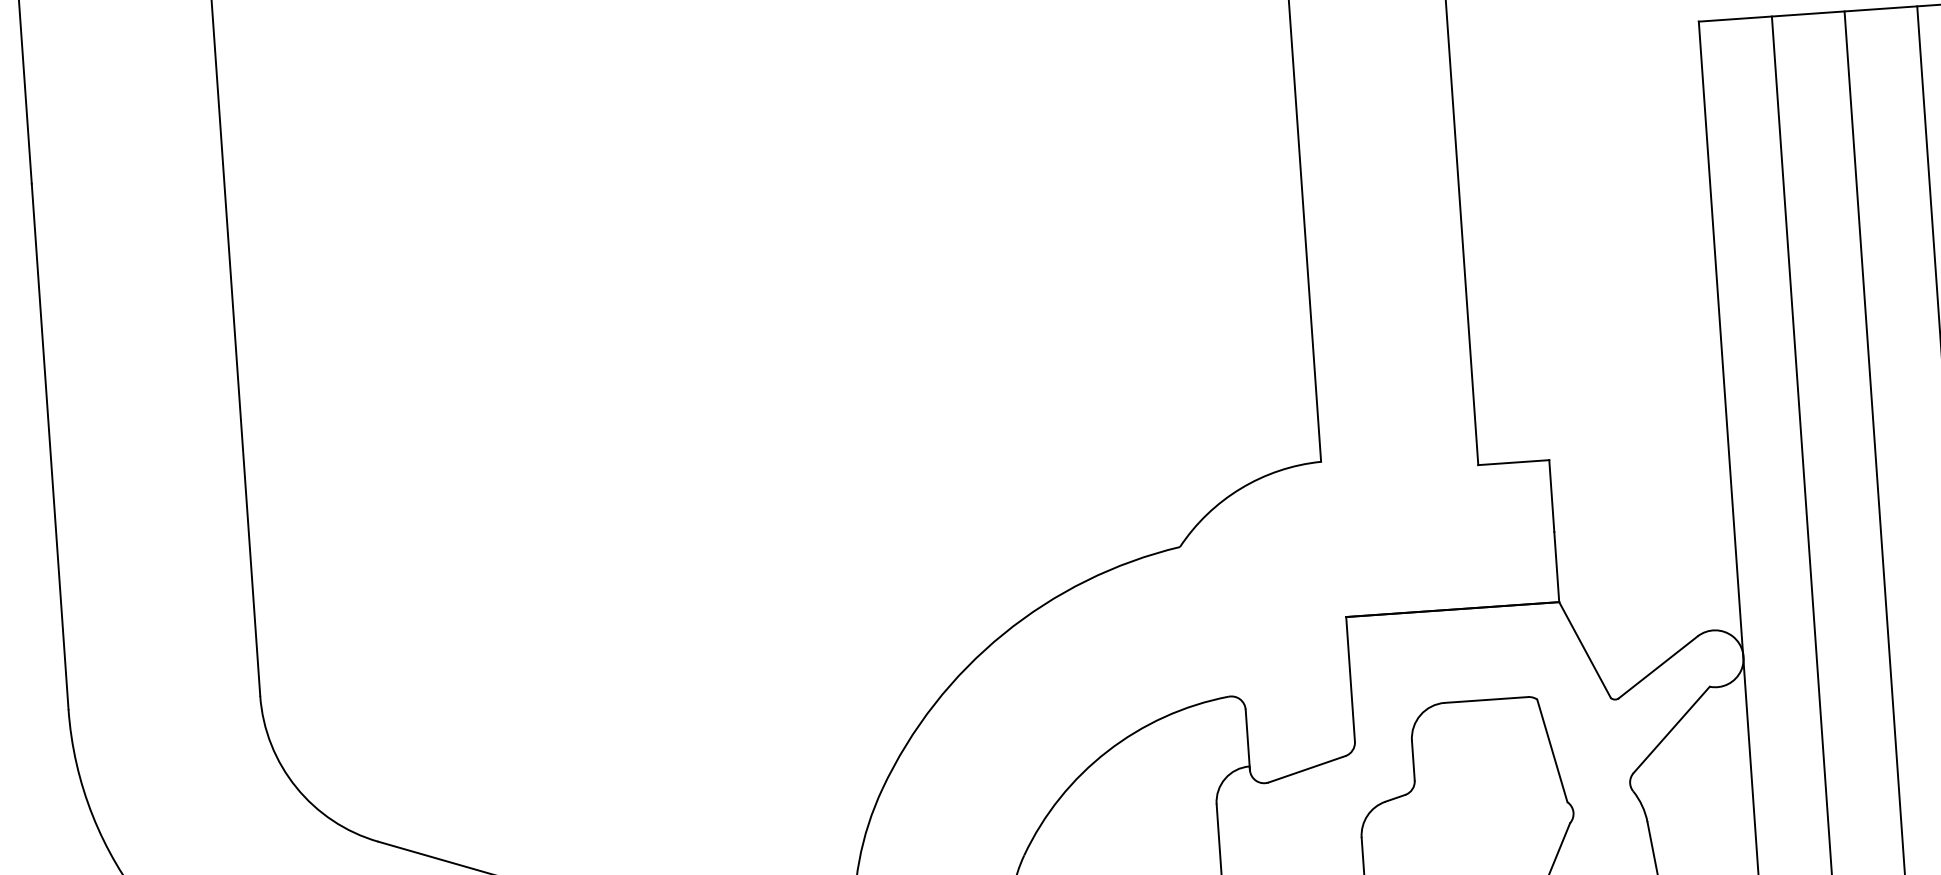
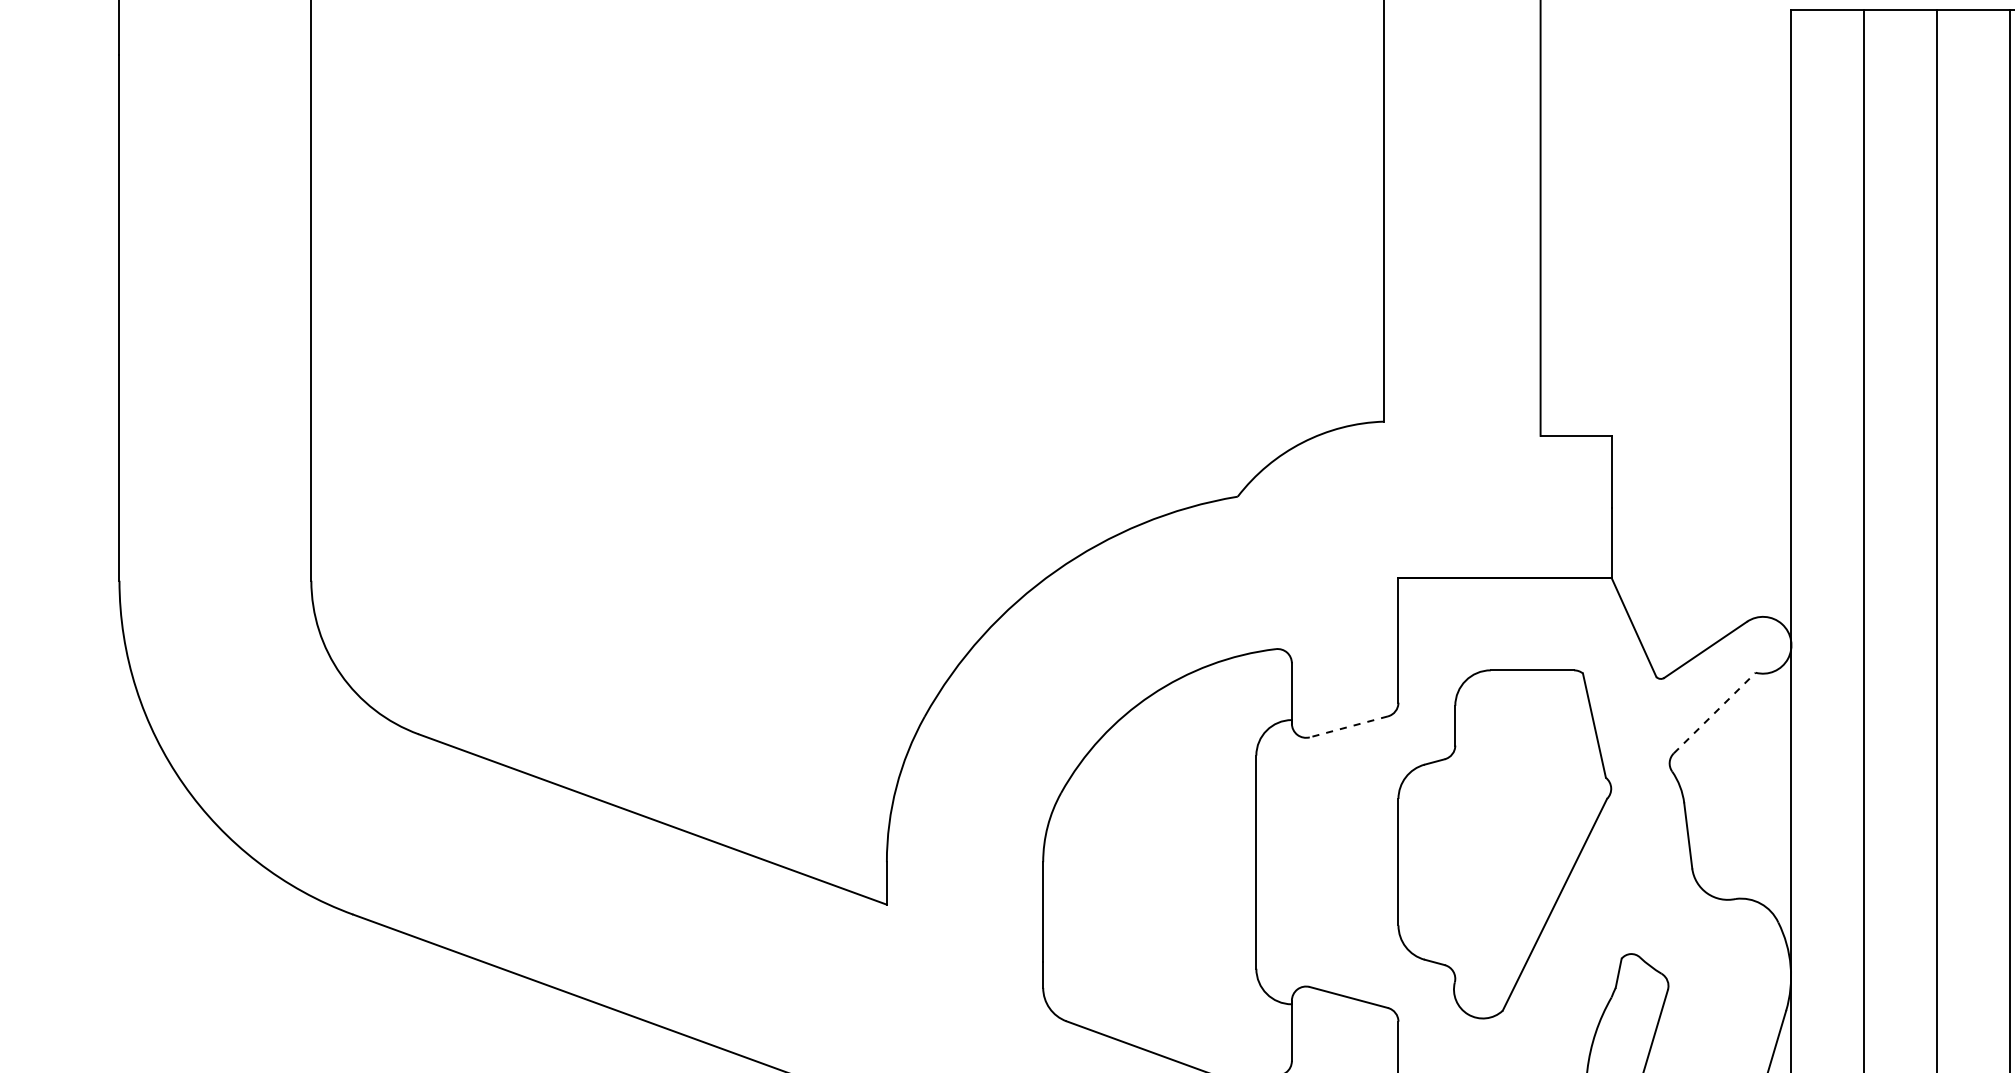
line: (1672, 729) -> (1715, 712), solid -> dashed
line: (1306, 769) -> (1348, 727), solid -> dashed

